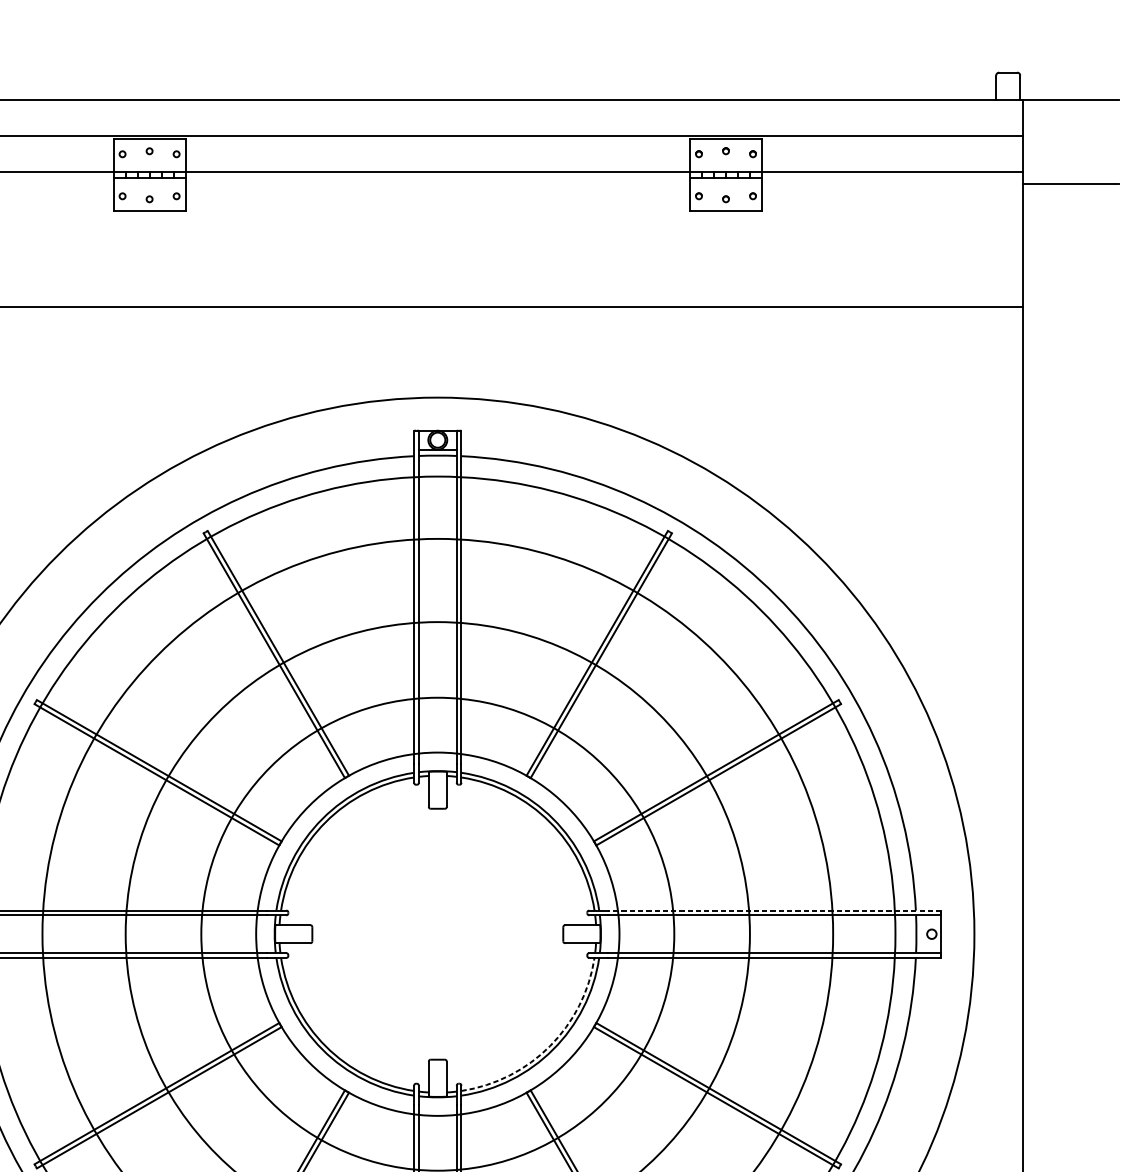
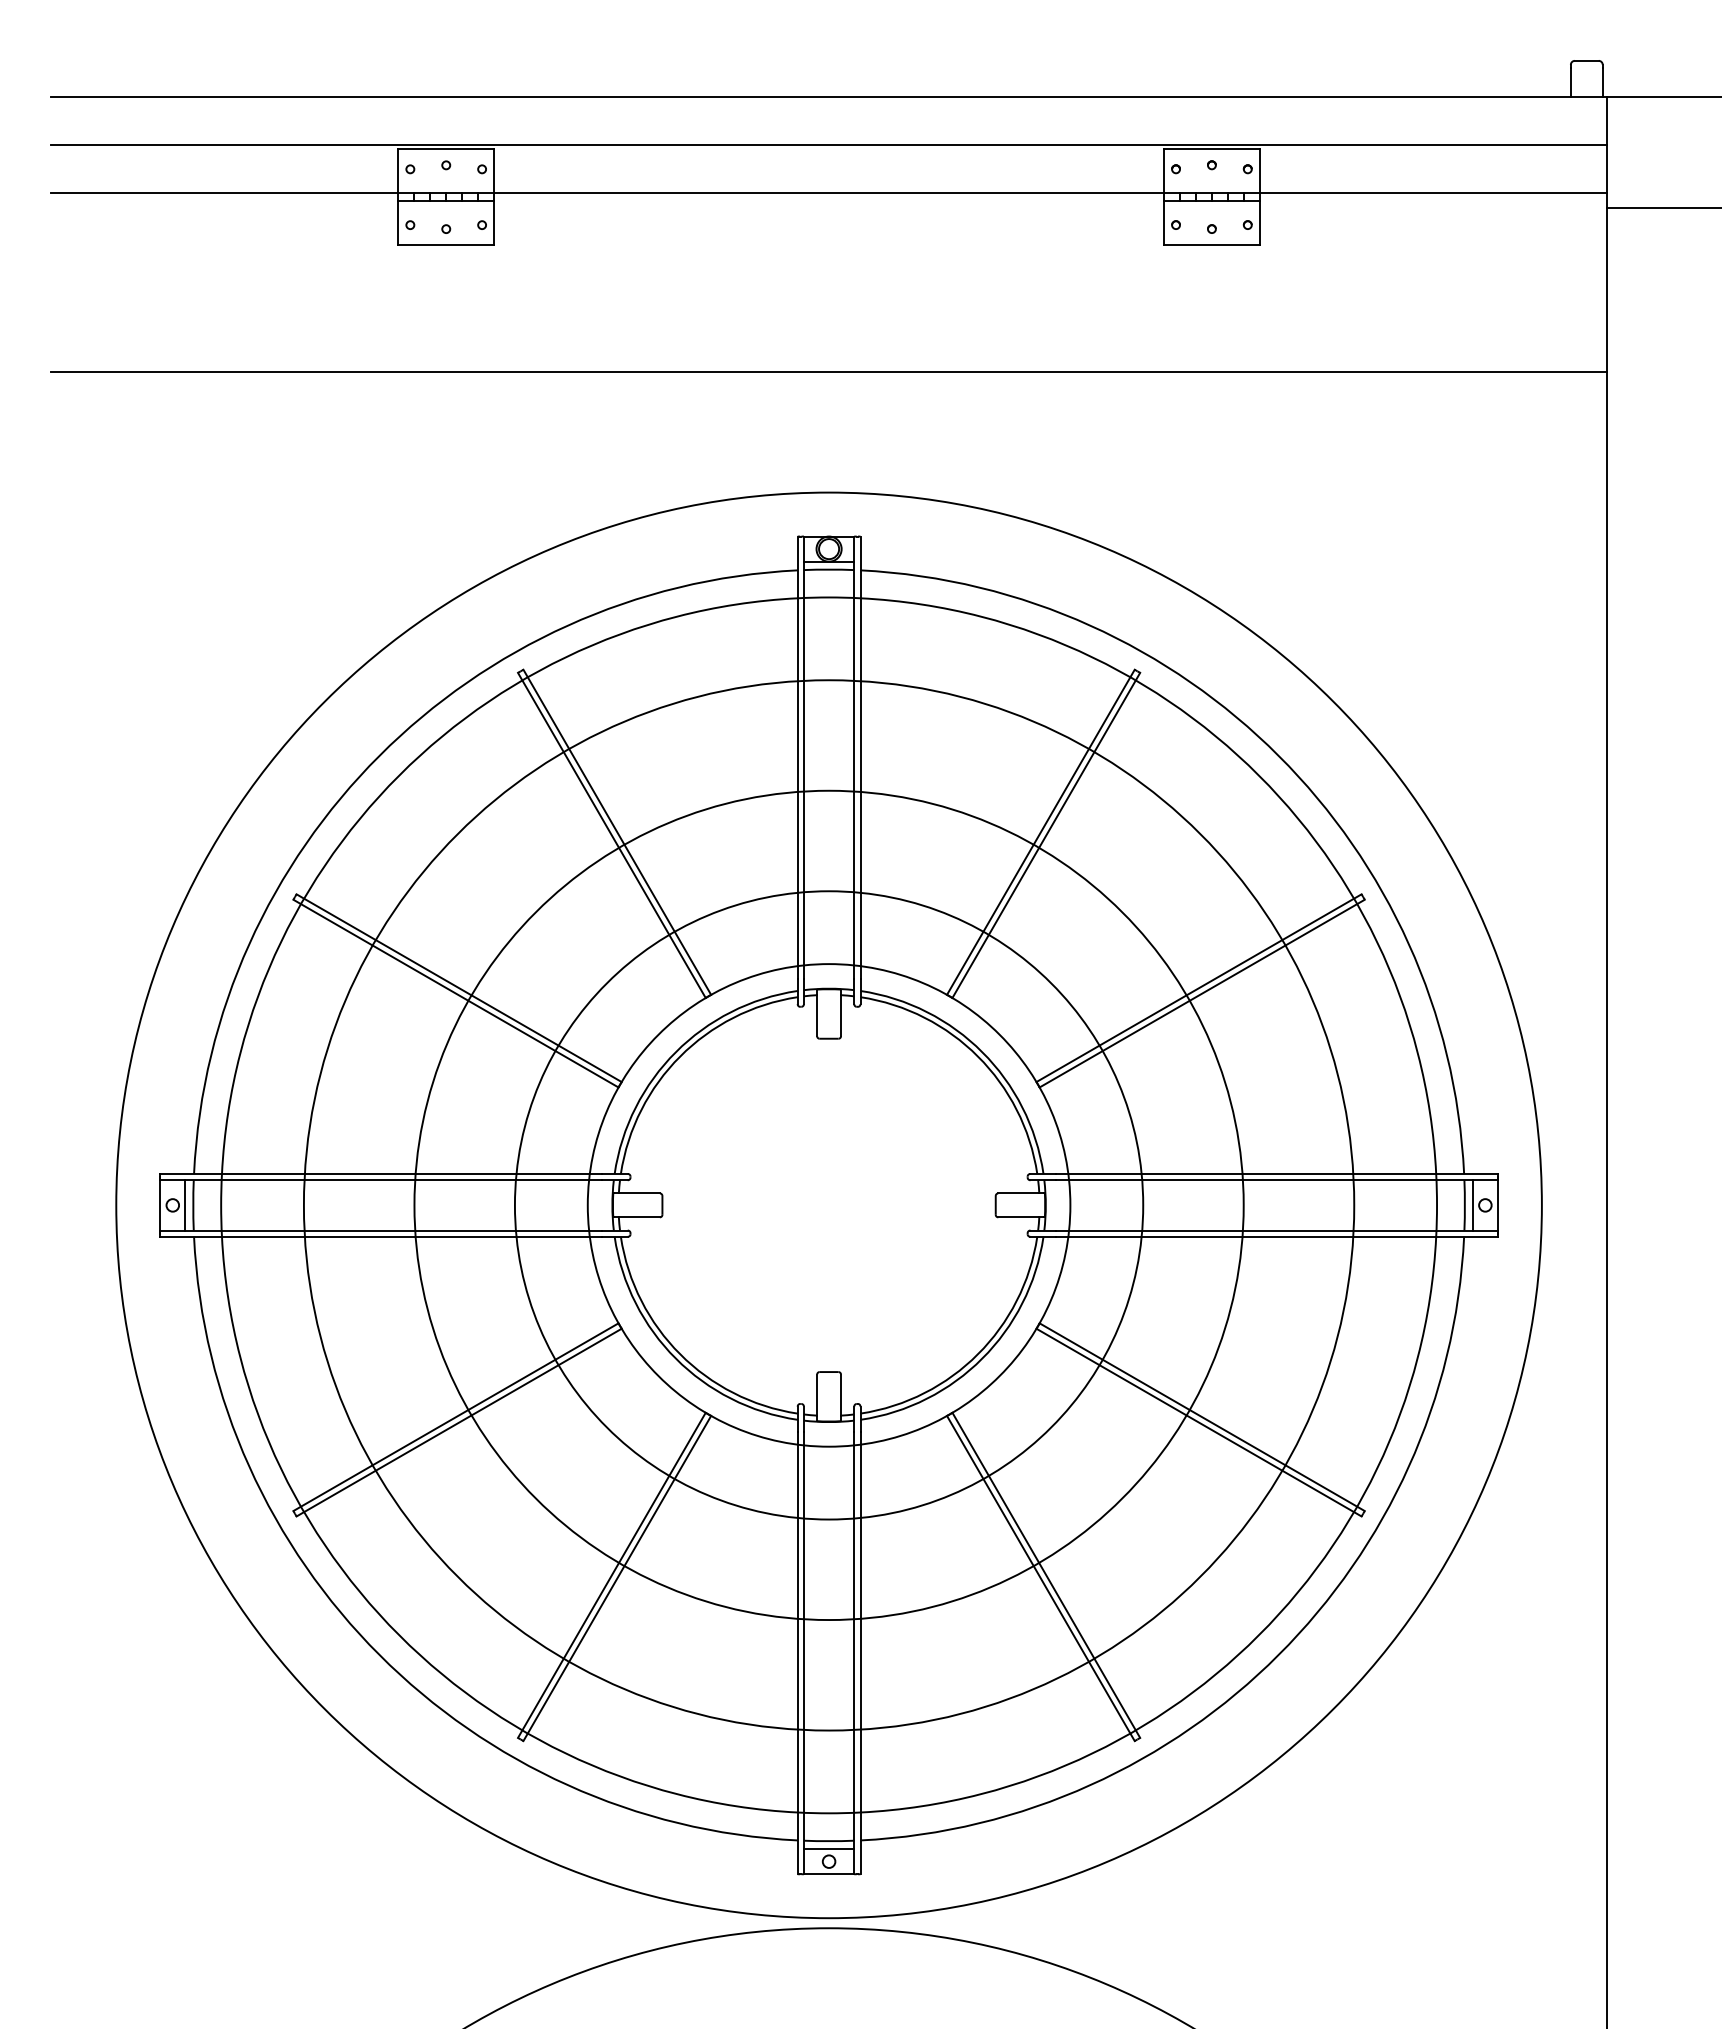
line: (774, 910) -> (1276, 1174), dashed -> solid
line: (922, 934) -> (1472, 1205), added
arc: (549, 1046) -> (977, 1354), dashed -> solid

